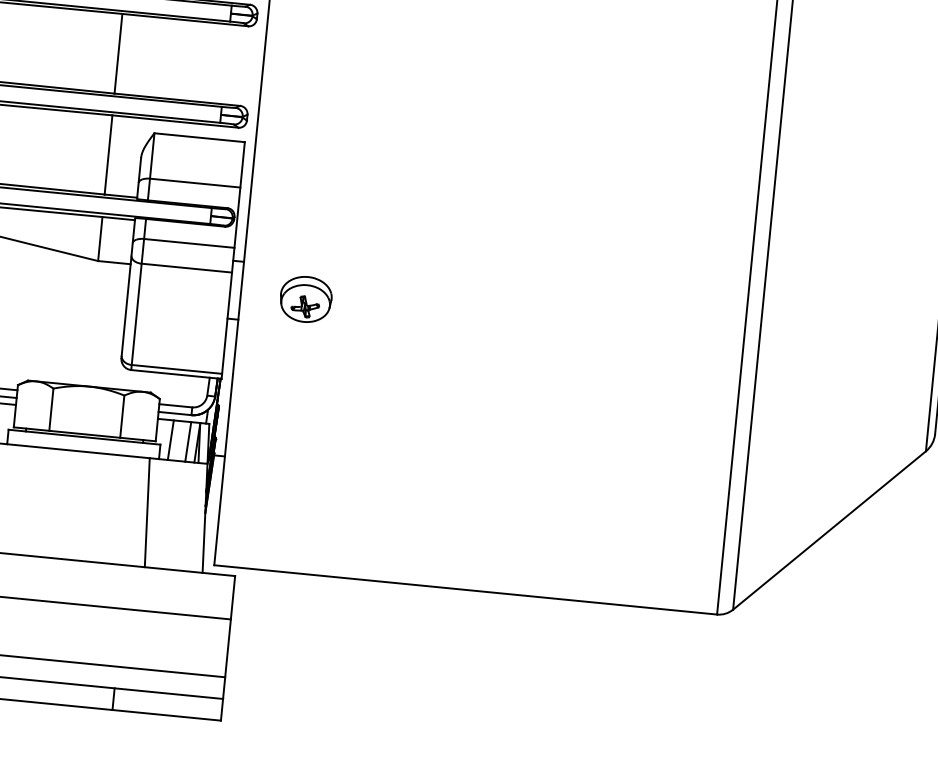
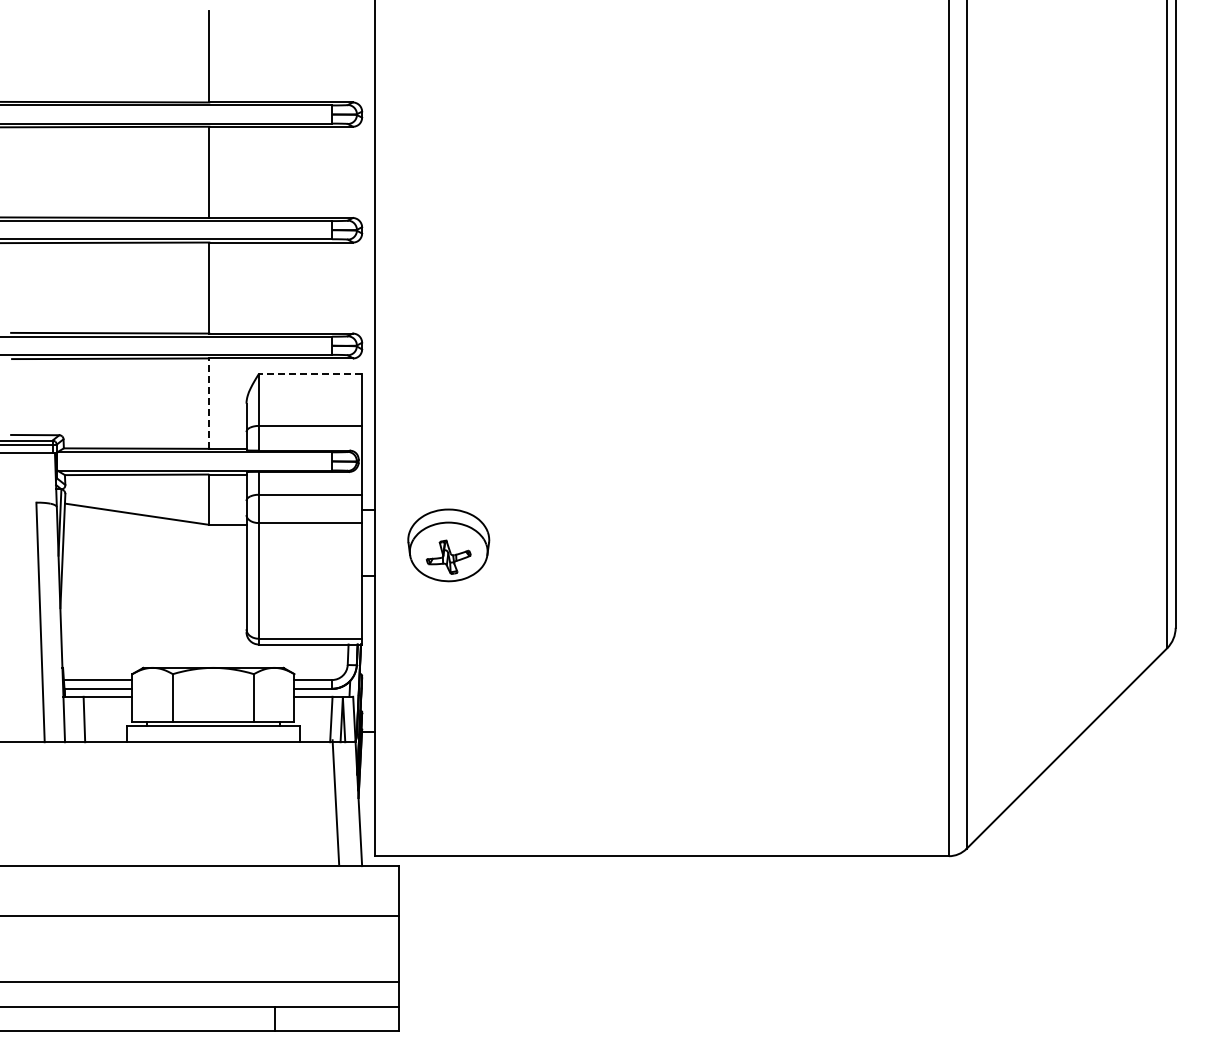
line: (199, 138) -> (310, 374), solid -> dashed
line: (108, 154) -> (209, 403), solid -> dashed
part: (305, 298) -> (448, 544), size x1.4
line: (170, 440) -> (311, 719), removed
line: (146, 512) -> (335, 802), moved

